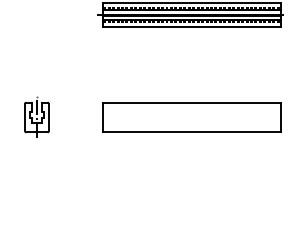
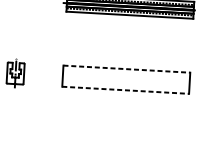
line: (192, 102) -> (127, 69), solid -> dashed
line: (192, 132) -> (125, 90), solid -> dashed

